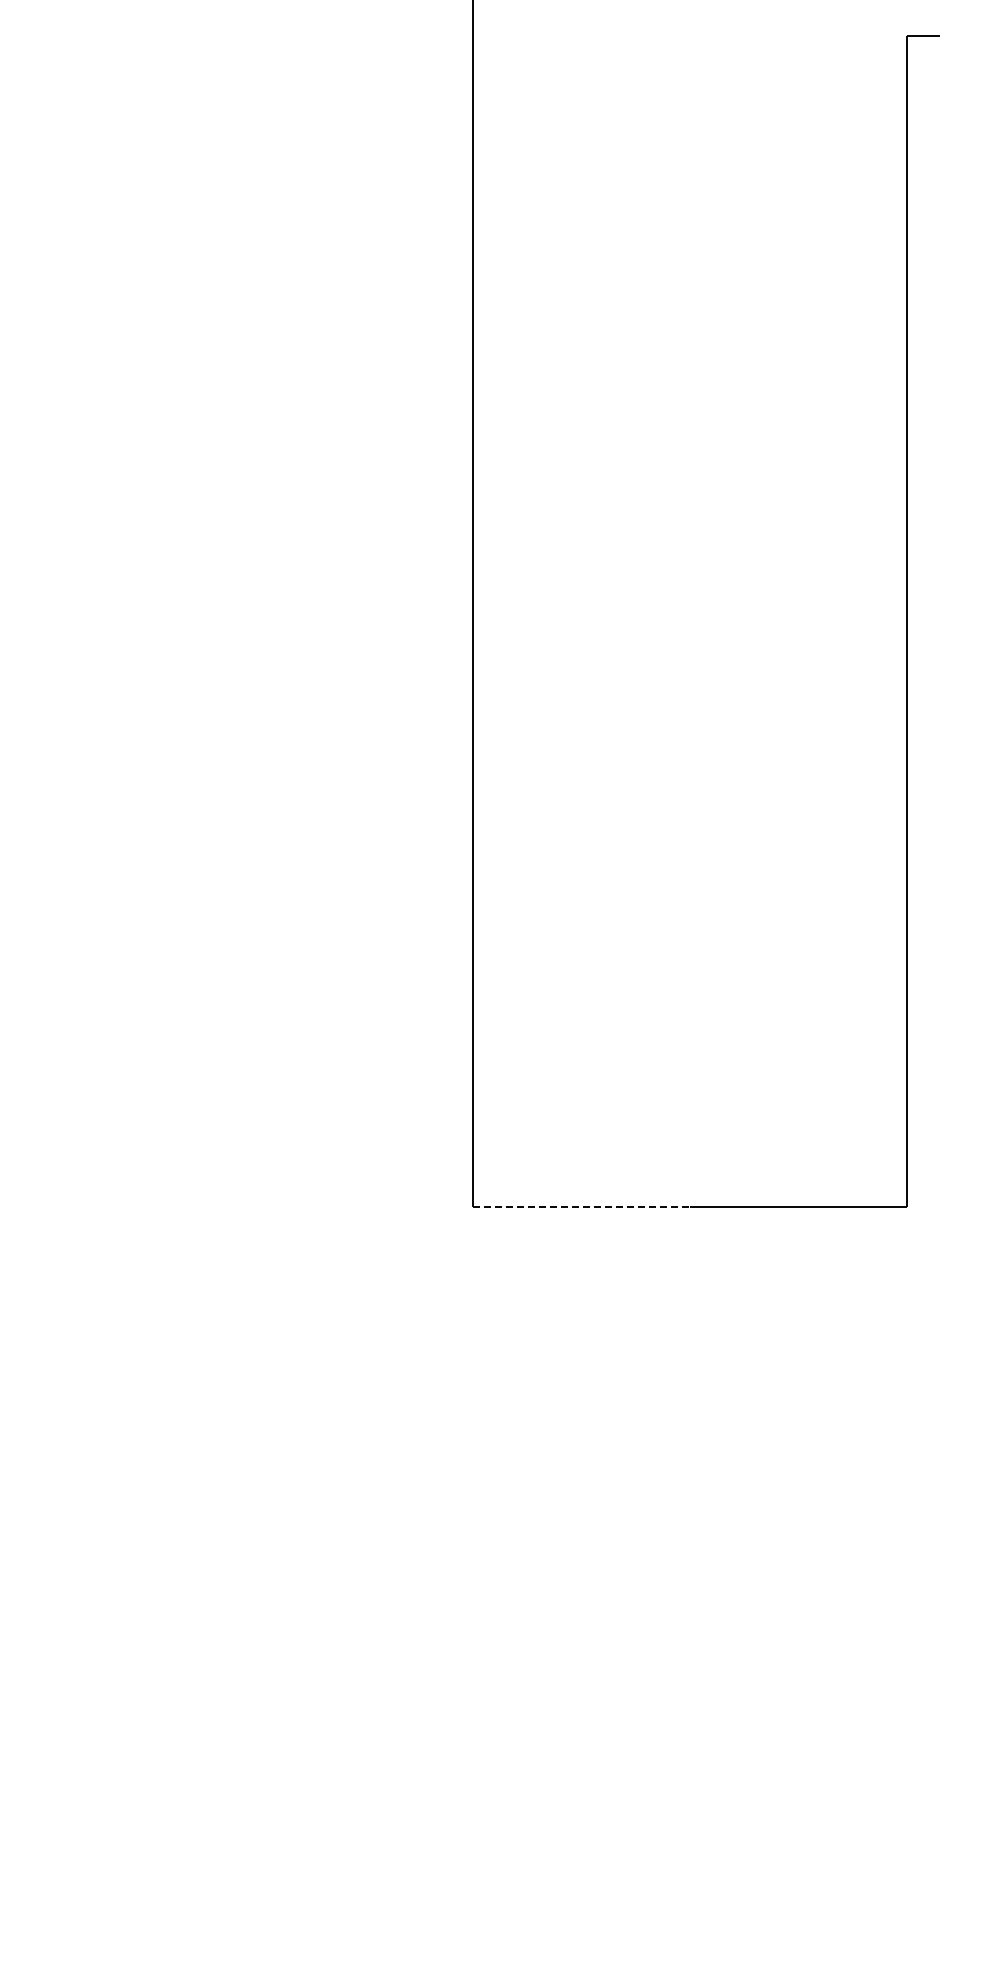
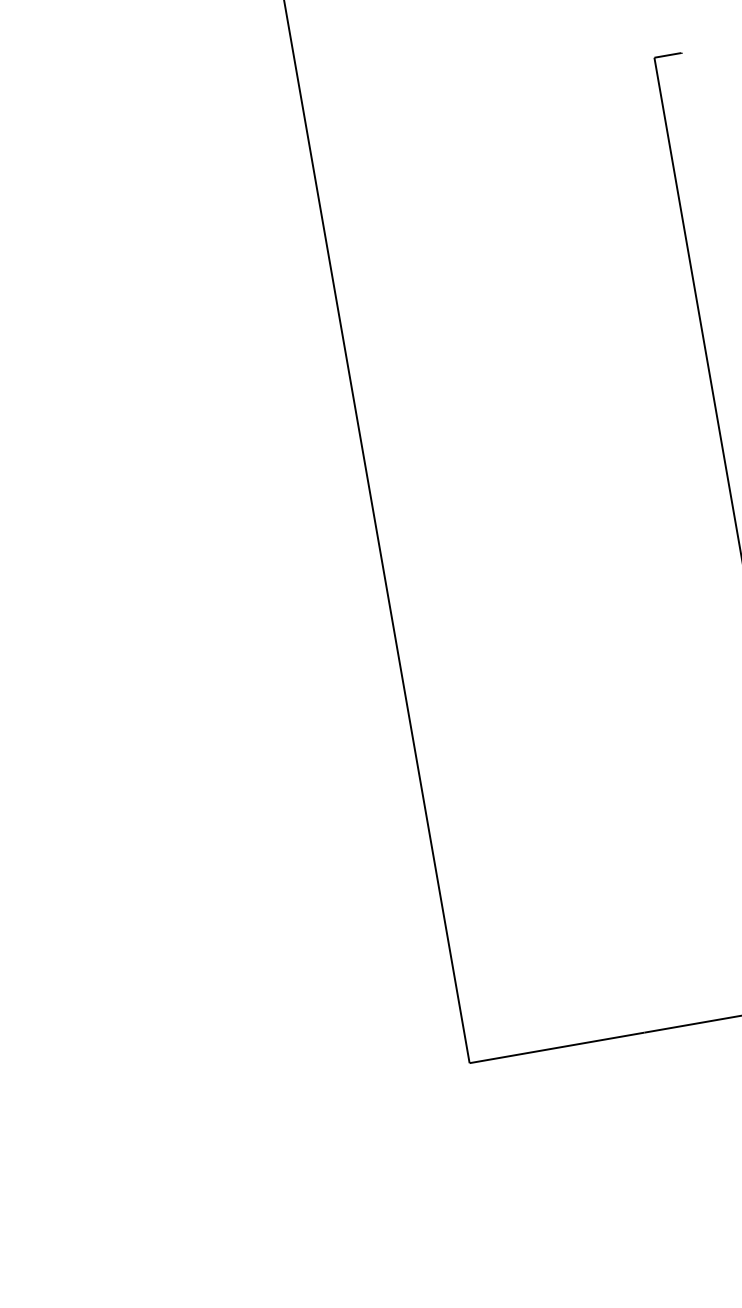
line: (582, 1206) -> (557, 1047), dashed -> solid

